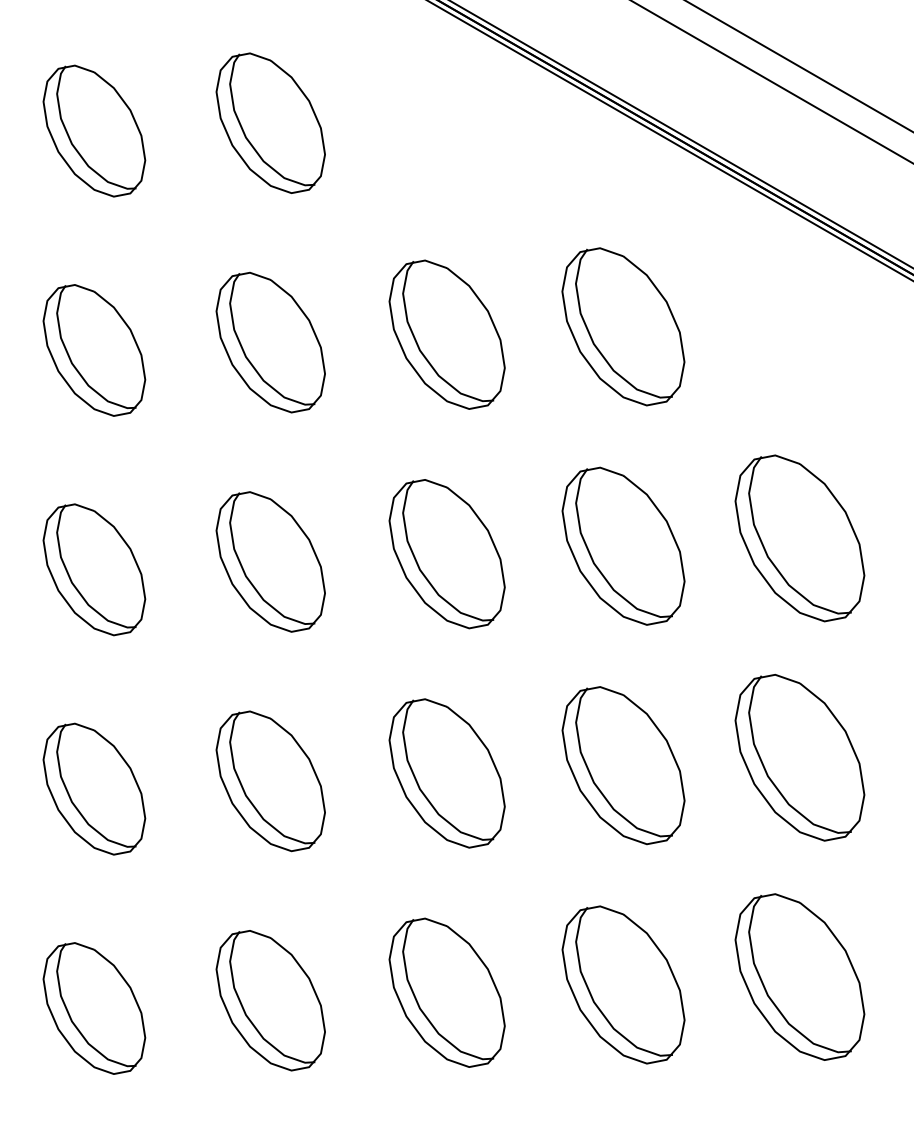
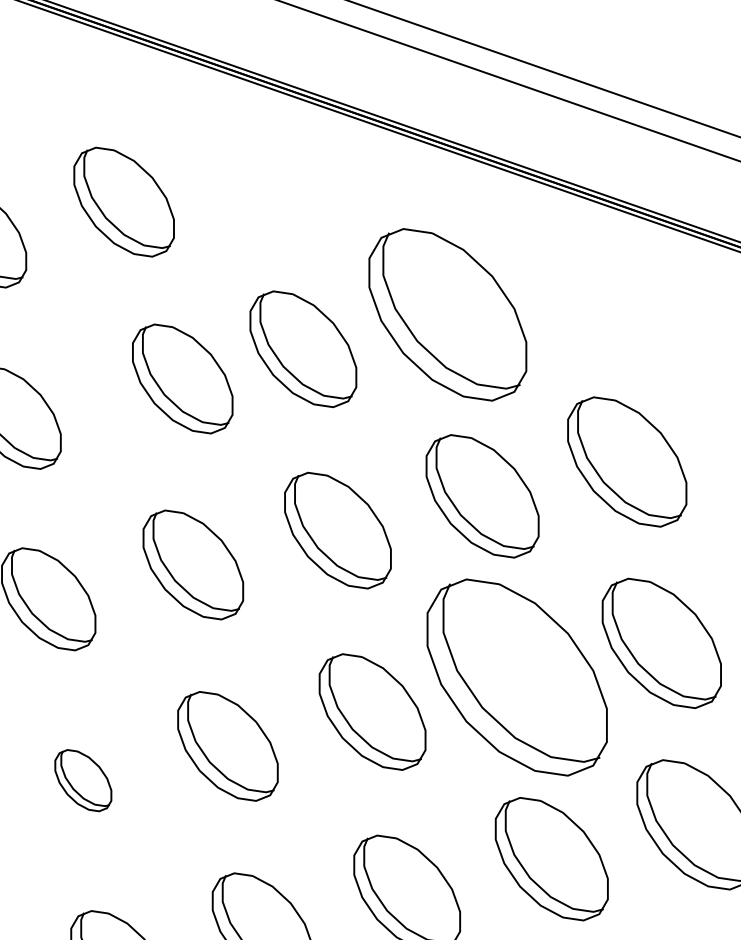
part: (623, 326) -> (447, 314), size x1.4
part: (270, 342) -> (182, 378), moved
part: (623, 765) -> (517, 677), size x1.6
part: (94, 788) -> (83, 780), size x0.6

